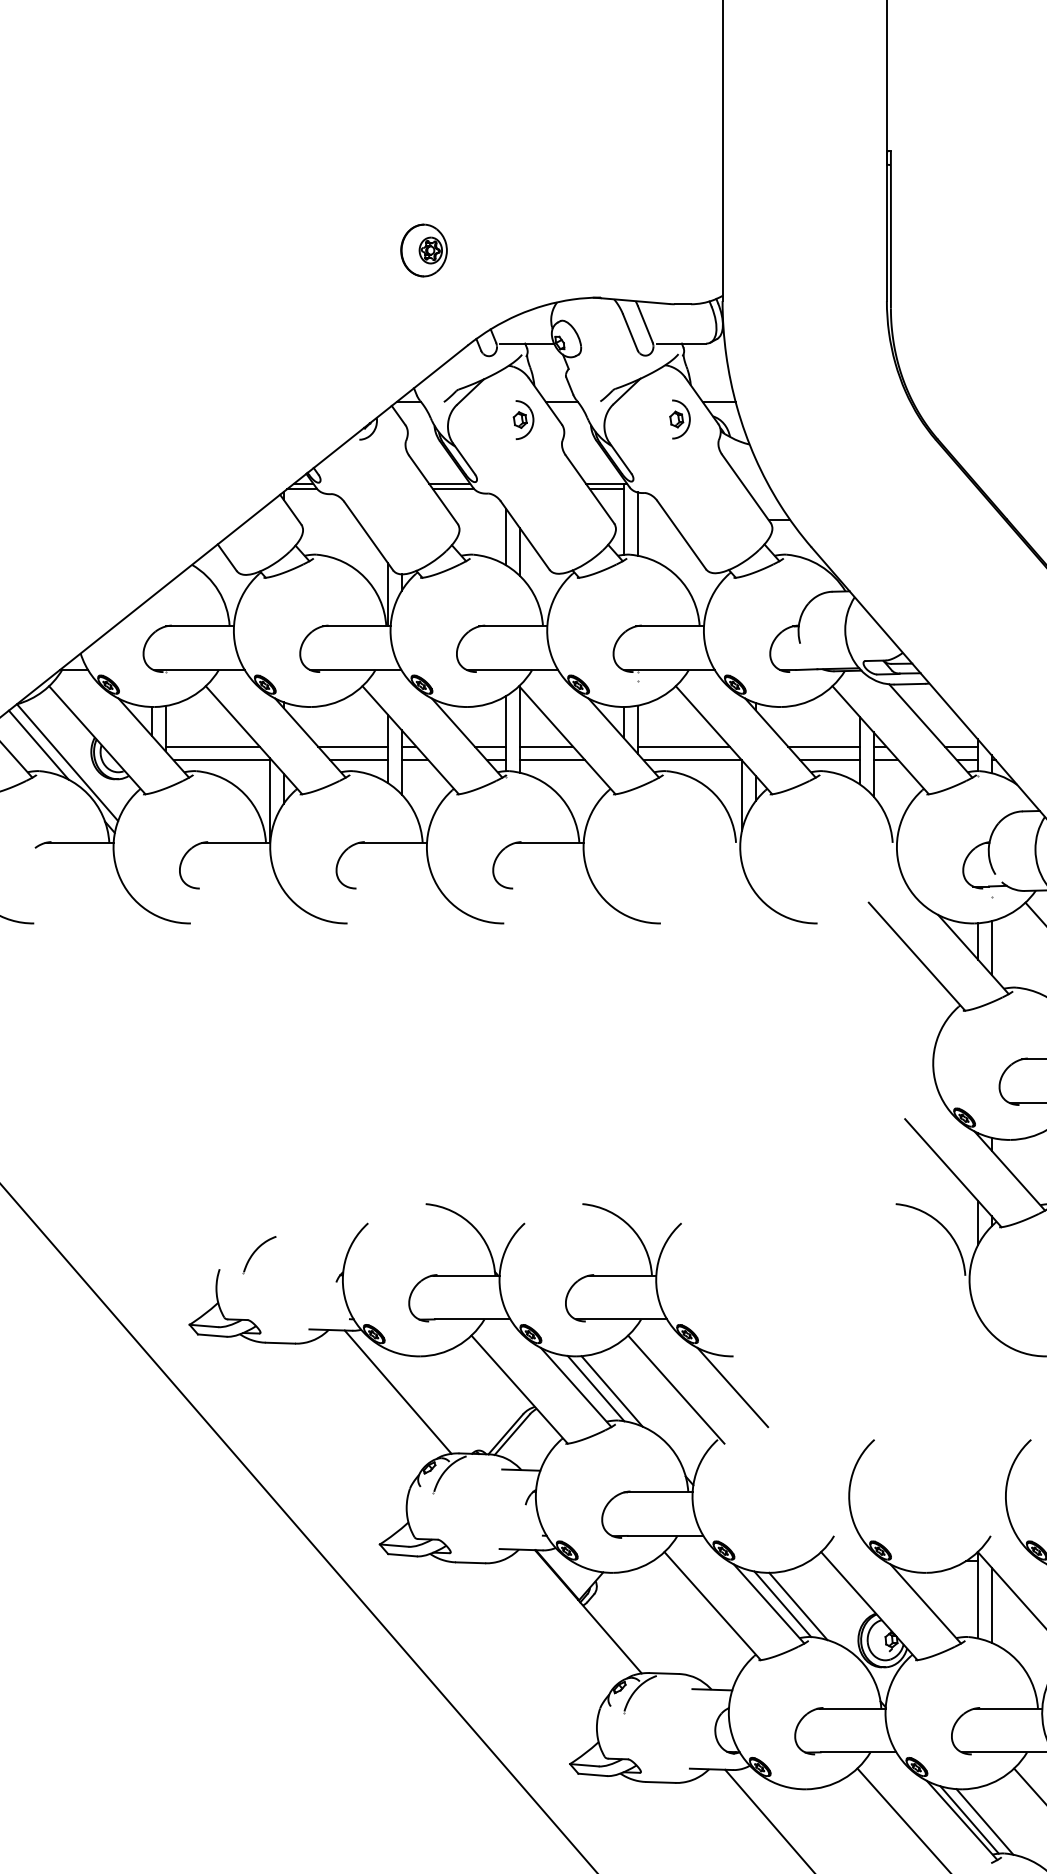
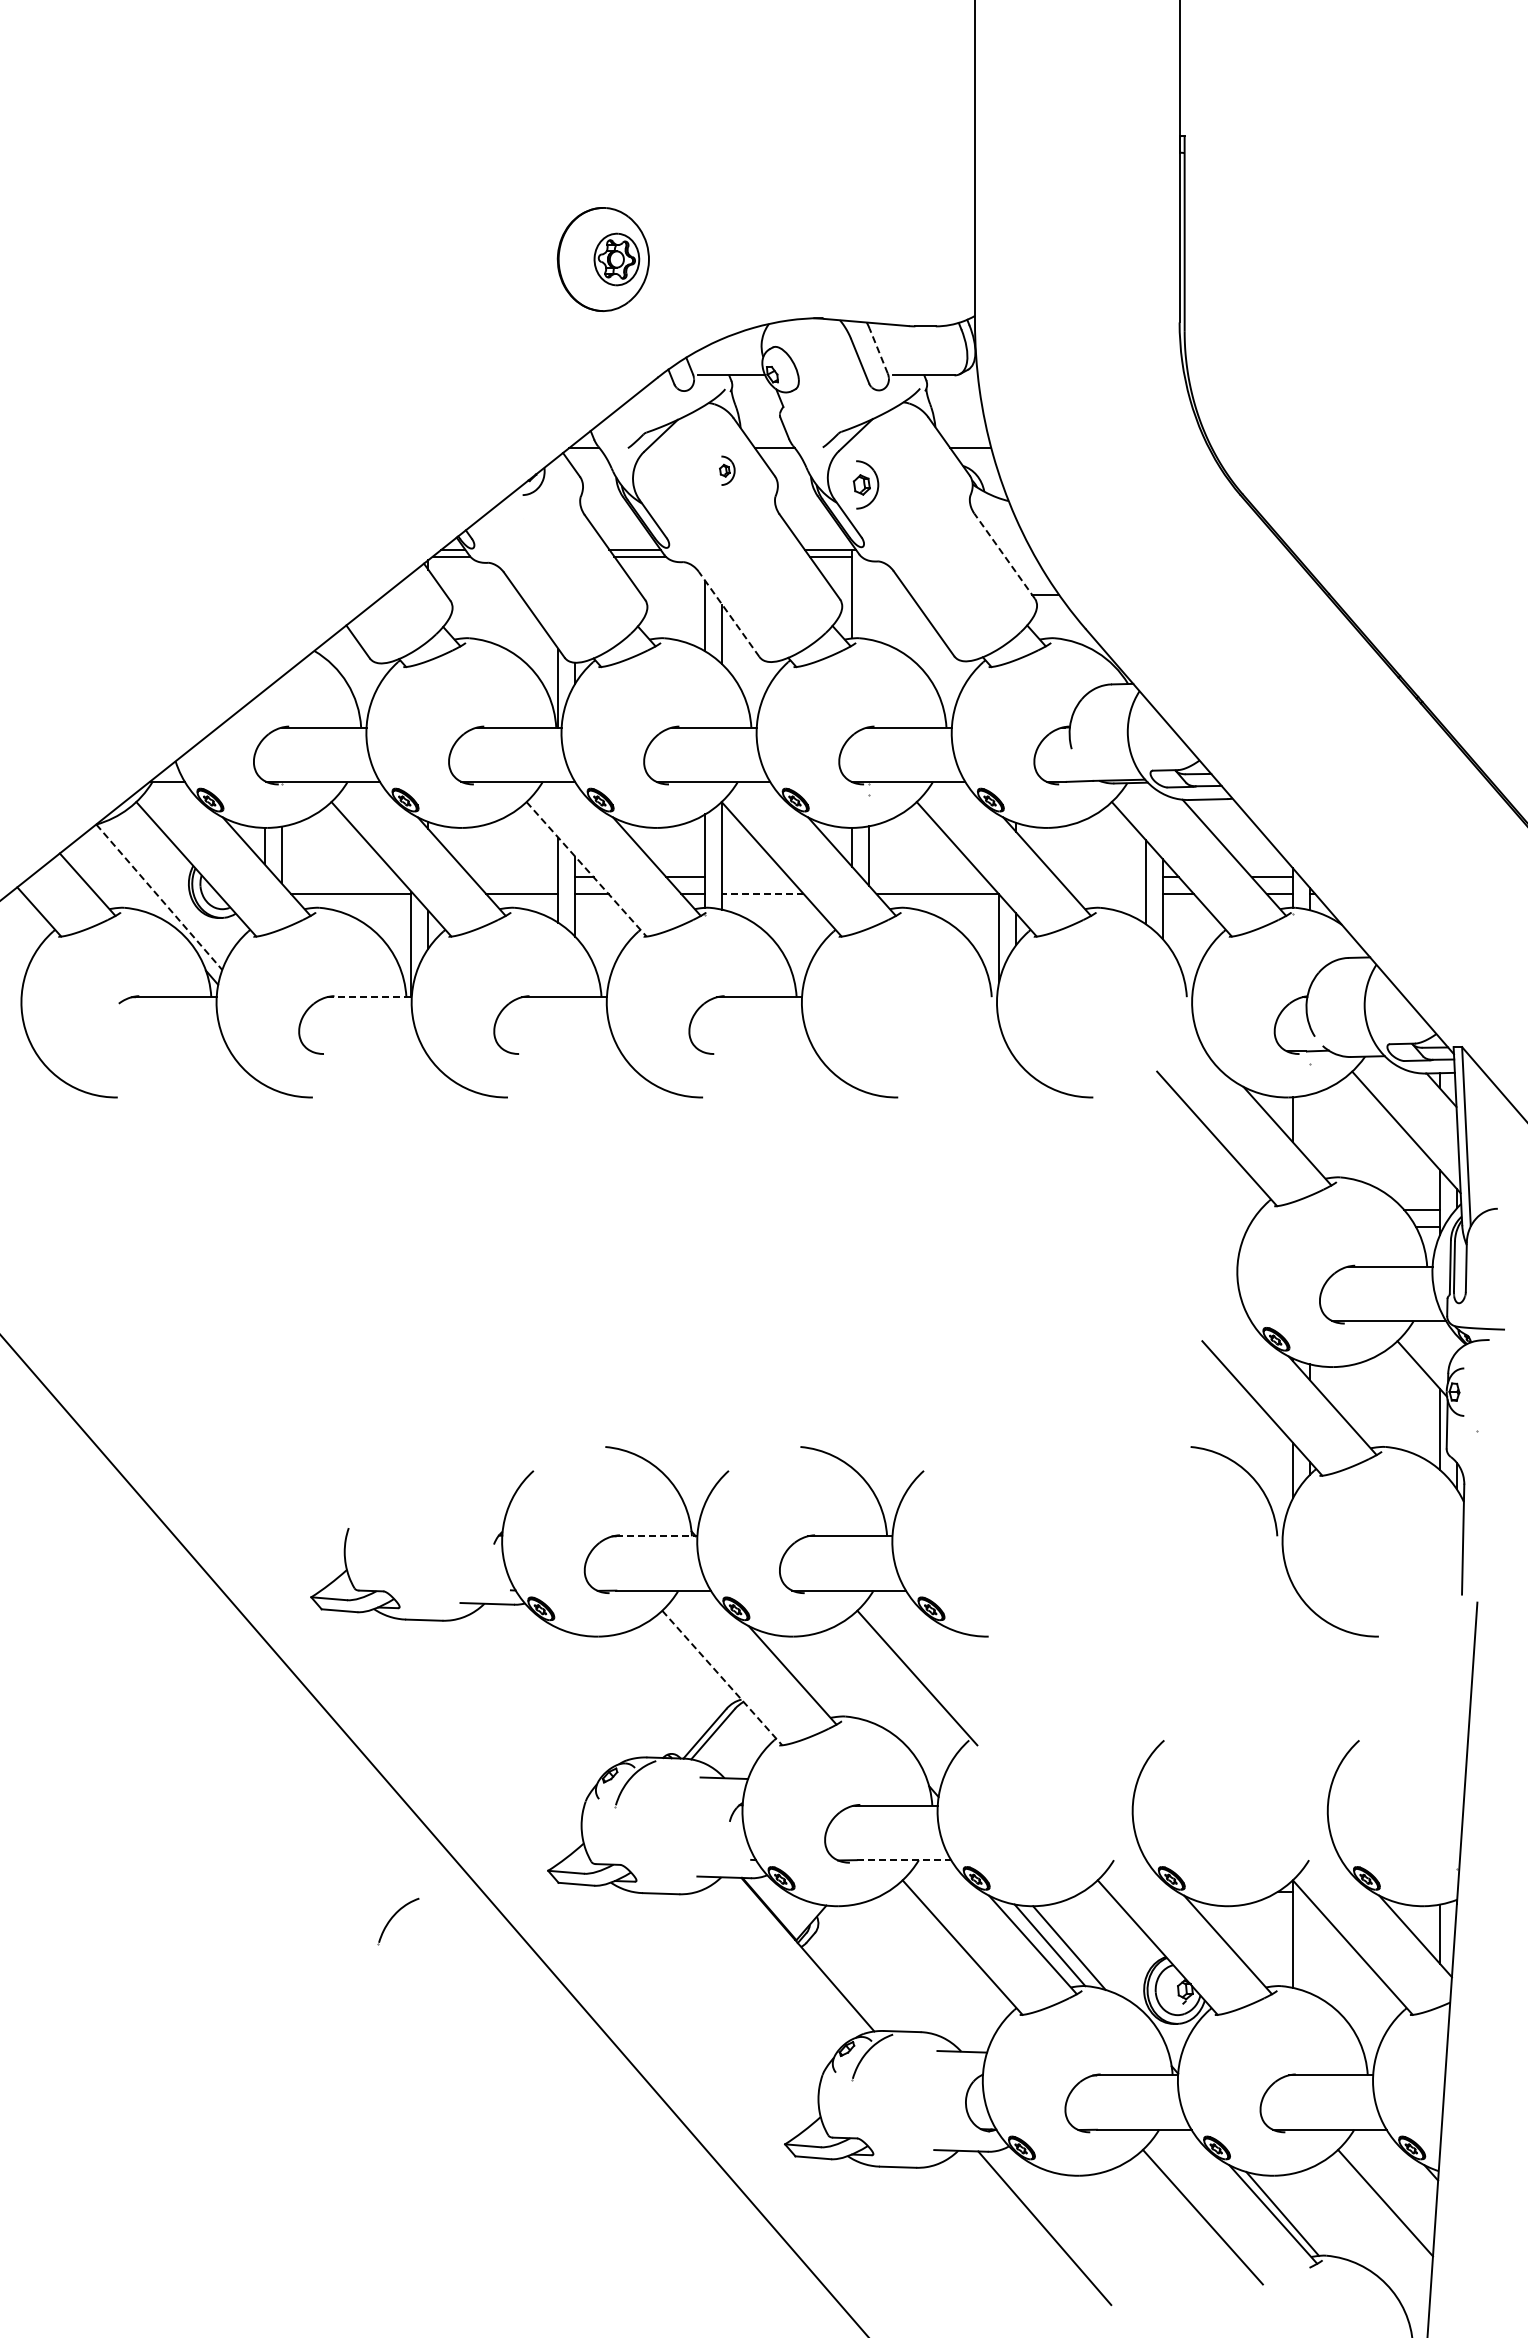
part: (423, 250) -> (602, 259), size x1.6
line: (645, 323) -> (878, 350), solid -> dashed
part: (523, 419) -> (727, 470), size x0.6
part: (679, 419) -> (865, 484), moved
line: (746, 488) -> (1004, 555), solid -> dashed
line: (637, 523) -> (869, 599), removed
line: (524, 534) -> (728, 613), solid -> dashed
line: (410, 740) -> (586, 869), solid -> dashed
line: (38, 745) -> (123, 875), removed
line: (212, 746) -> (339, 877), removed
line: (352, 746) -> (514, 877), removed
line: (546, 746) -> (755, 877), removed
line: (683, 746) -> (926, 877), removed
line: (824, 746) -> (1101, 877), removed
line: (552, 760) -> (763, 894), solid -> dashed
line: (829, 760) -> (1108, 894), removed
line: (67, 762) -> (159, 897), solid -> dashed
line: (236, 843) -> (369, 997), solid -> dashed
line: (991, 947) -> (1310, 1127), removed
part: (256, 1251) -> (394, 1916), moved
line: (466, 1275) -> (656, 1536), solid -> dashed
line: (732, 1387) -> (987, 1675), removed
line: (596, 1388) -> (817, 1676), removed
line: (519, 1390) -> (722, 1678), solid -> dashed
line: (397, 1391) -> (570, 1680), removed
line: (612, 1391) -> (837, 1680), removed
line: (665, 1536) -> (904, 1860), solid -> dashed
line: (991, 1605) -> (1310, 1946), removed
line: (984, 1822) -> (1301, 2216), removed

